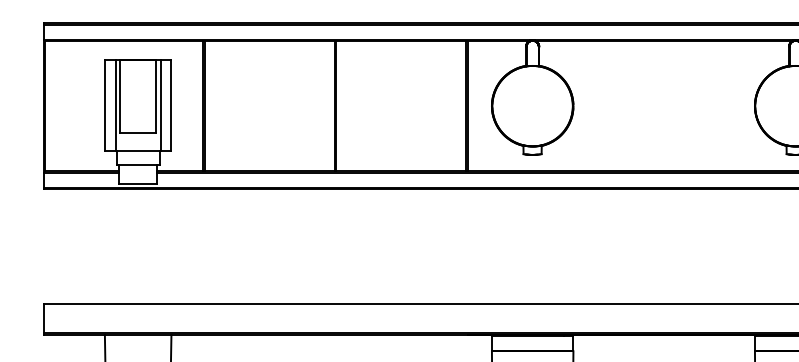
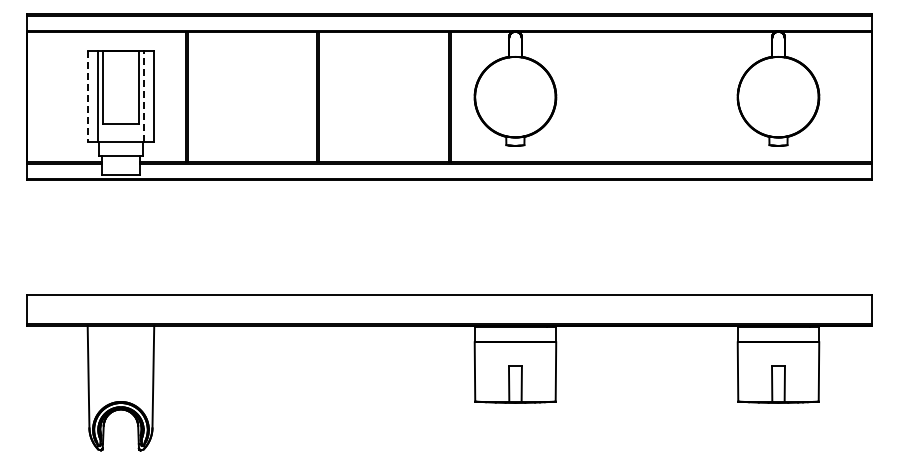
line: (160, 105) -> (143, 96), solid -> dashed
line: (104, 106) -> (87, 97), solid -> dashed

